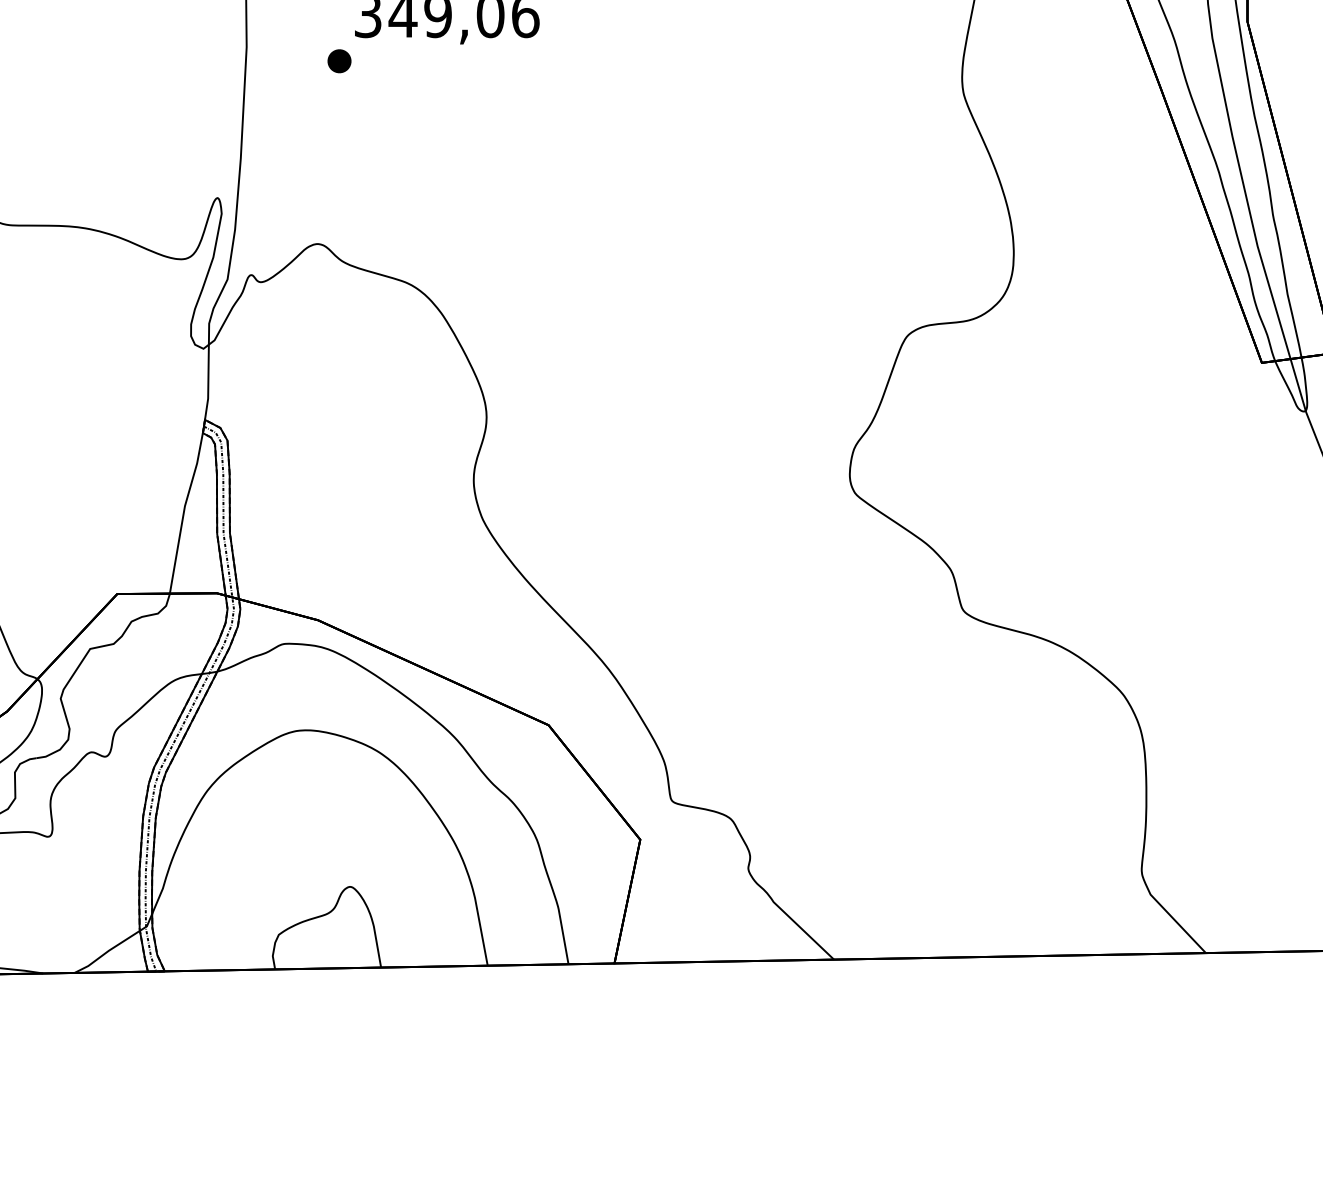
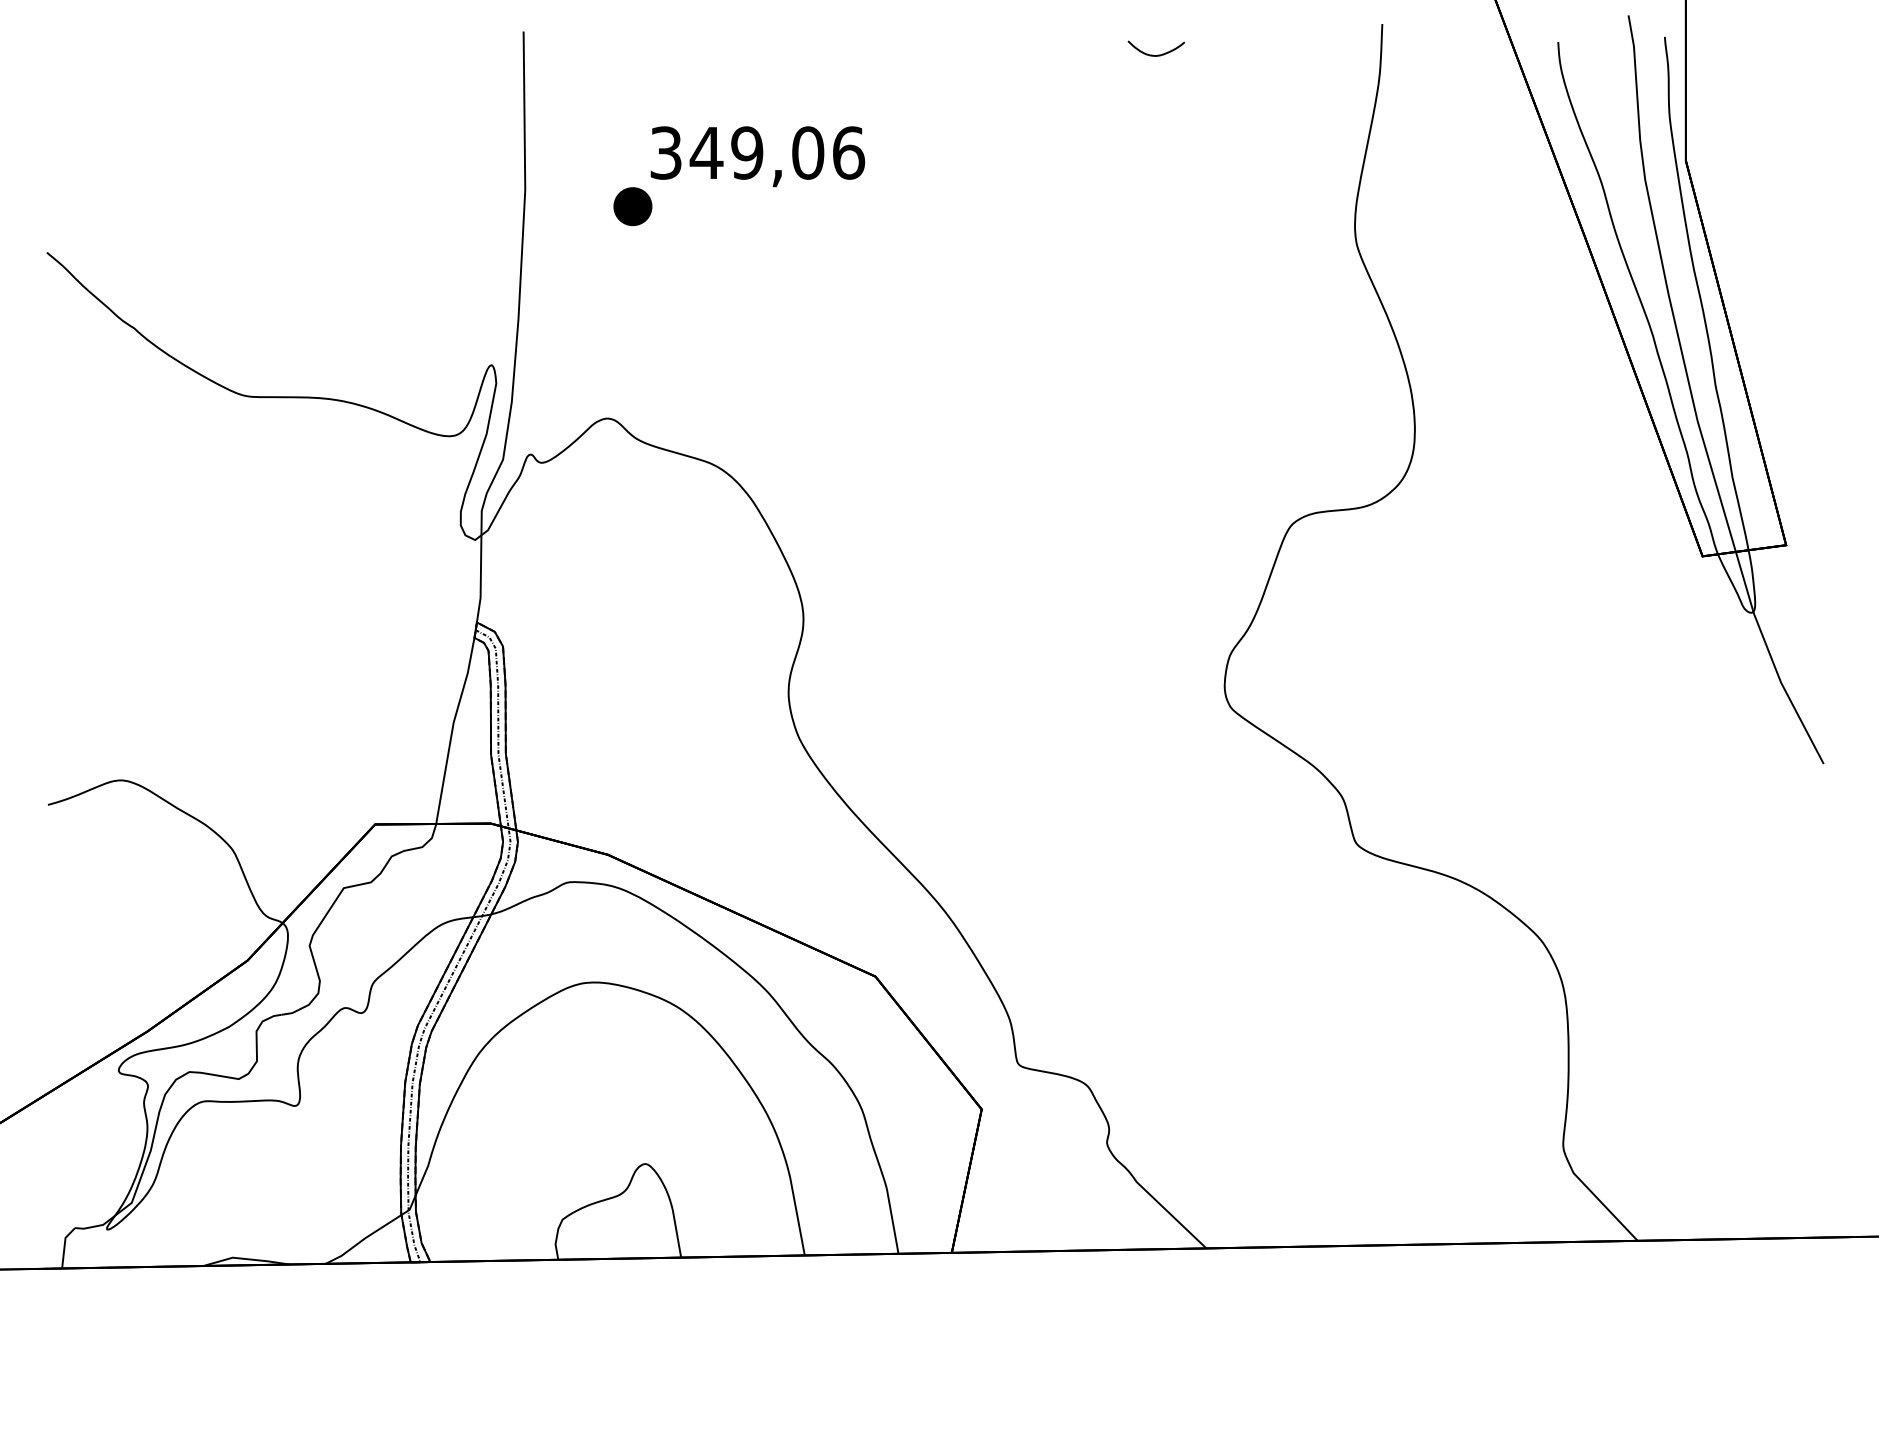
part: (339, 61) -> (632, 206), size x1.4

